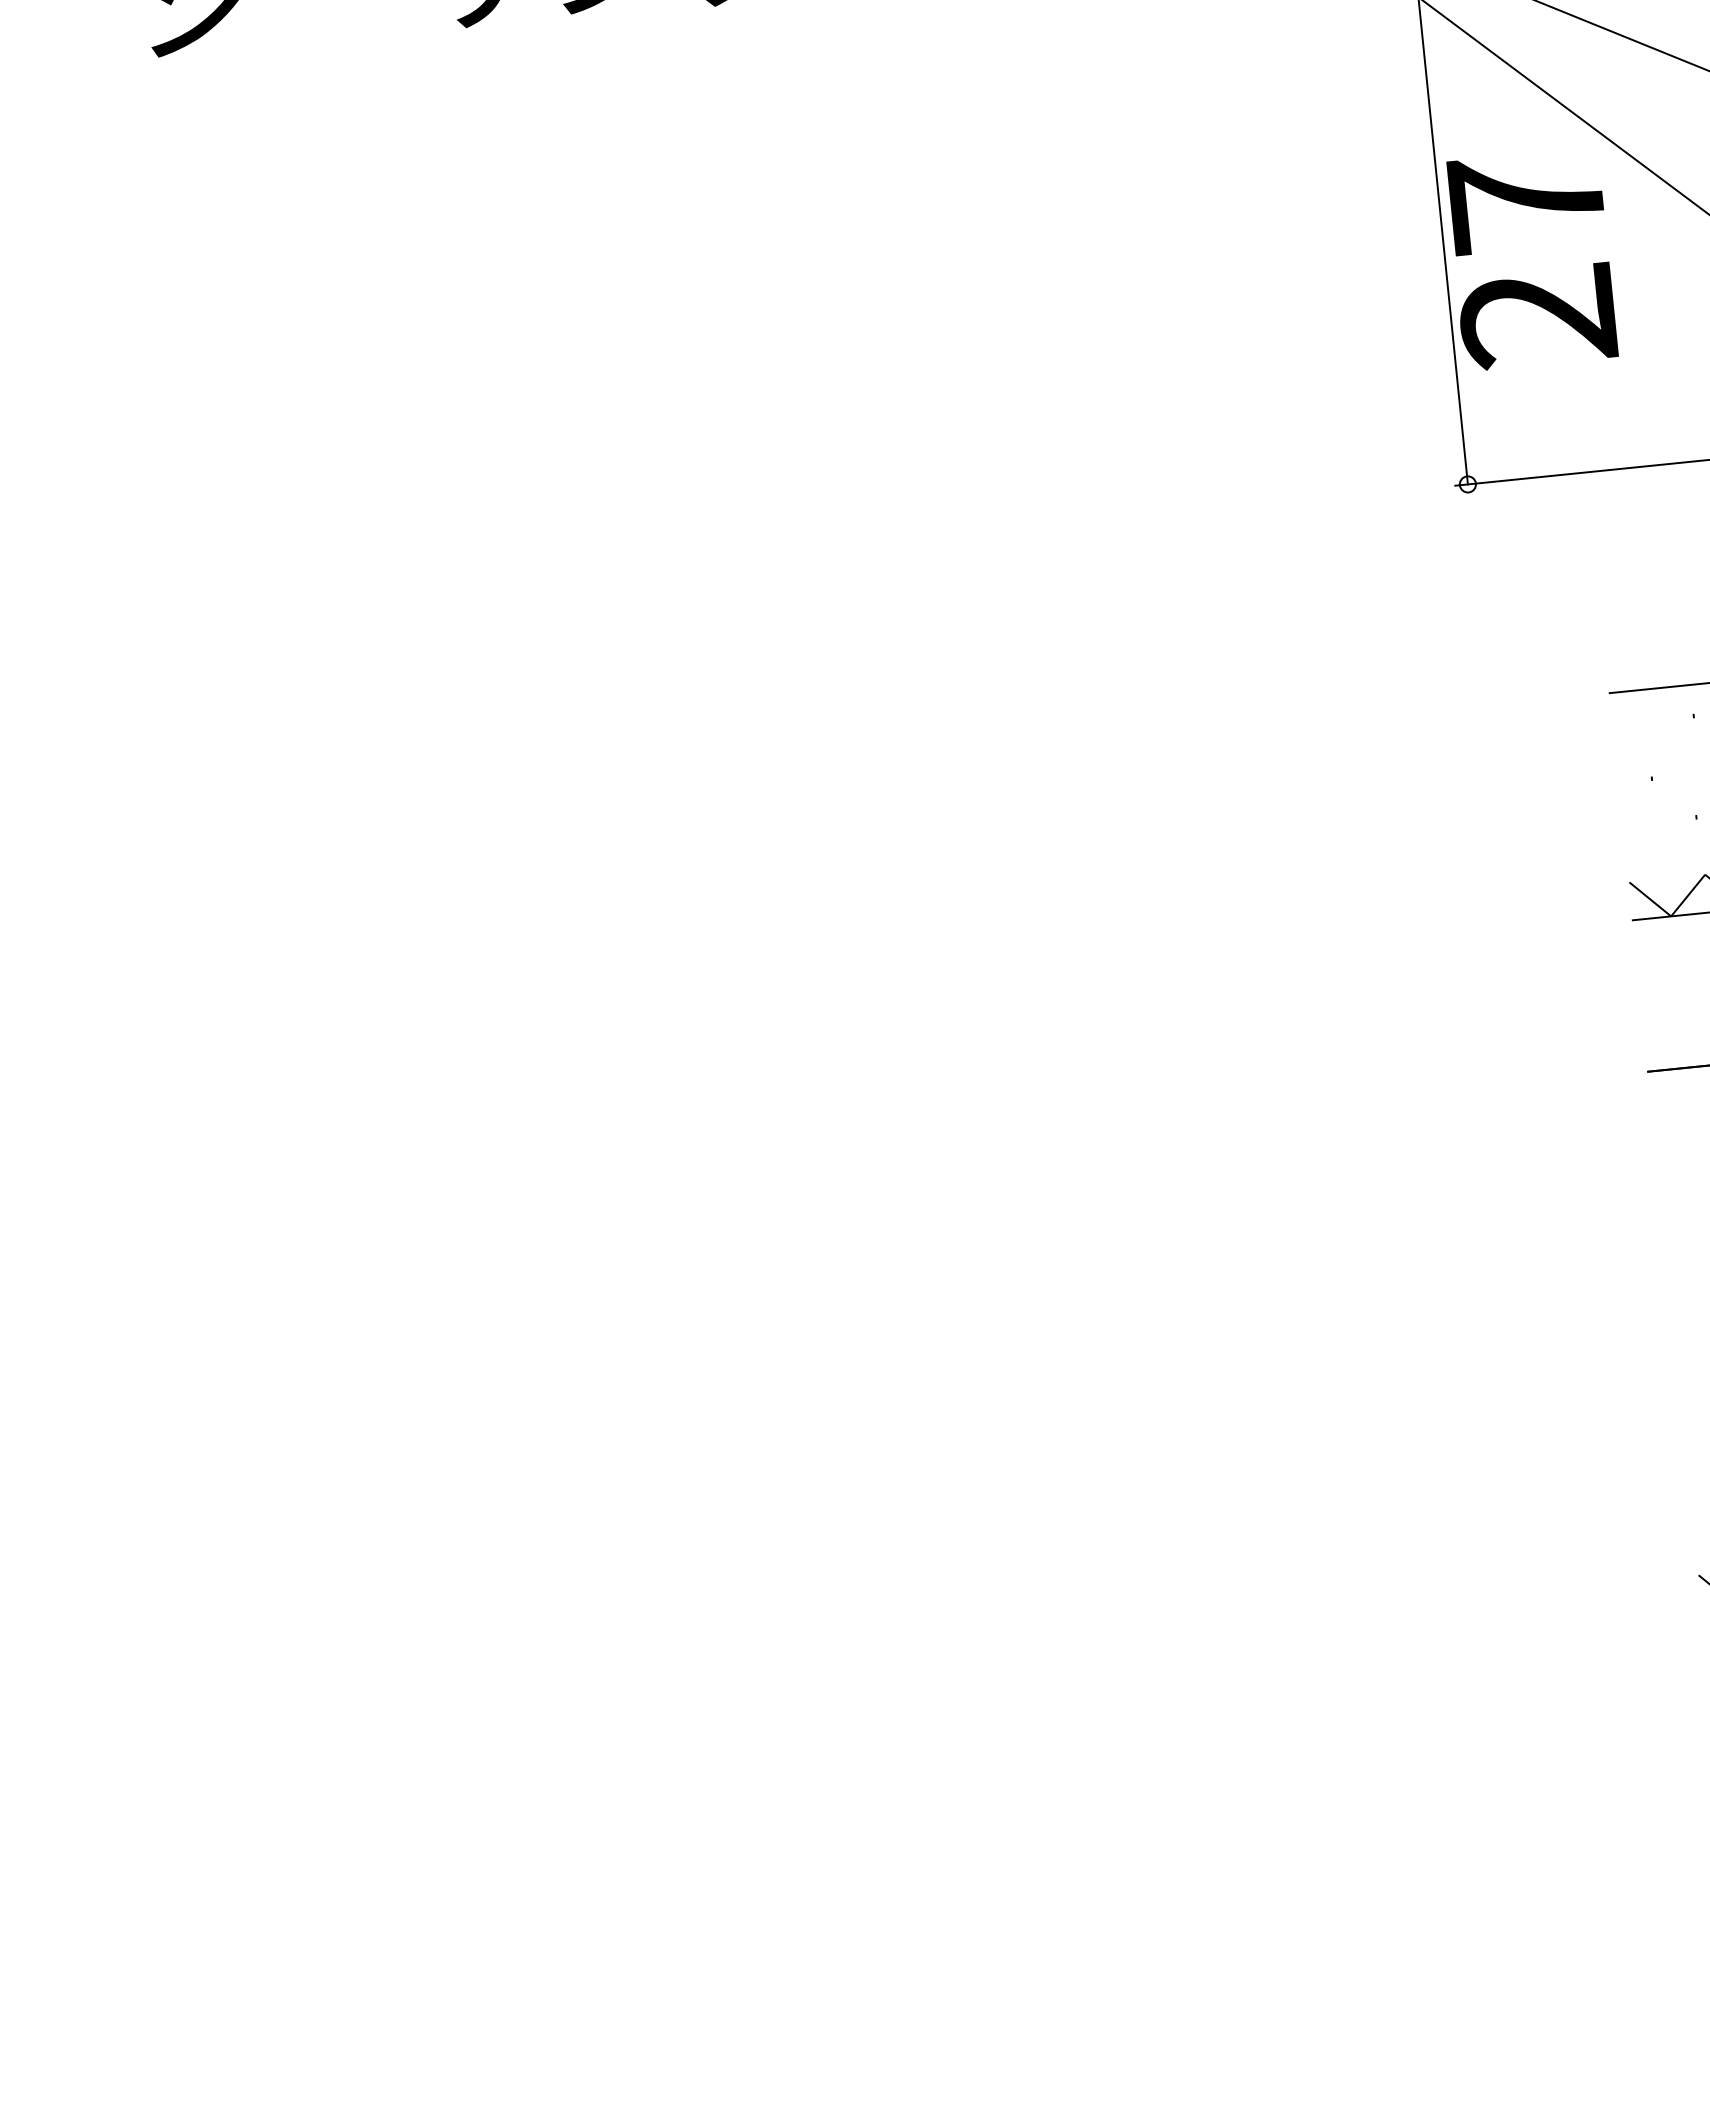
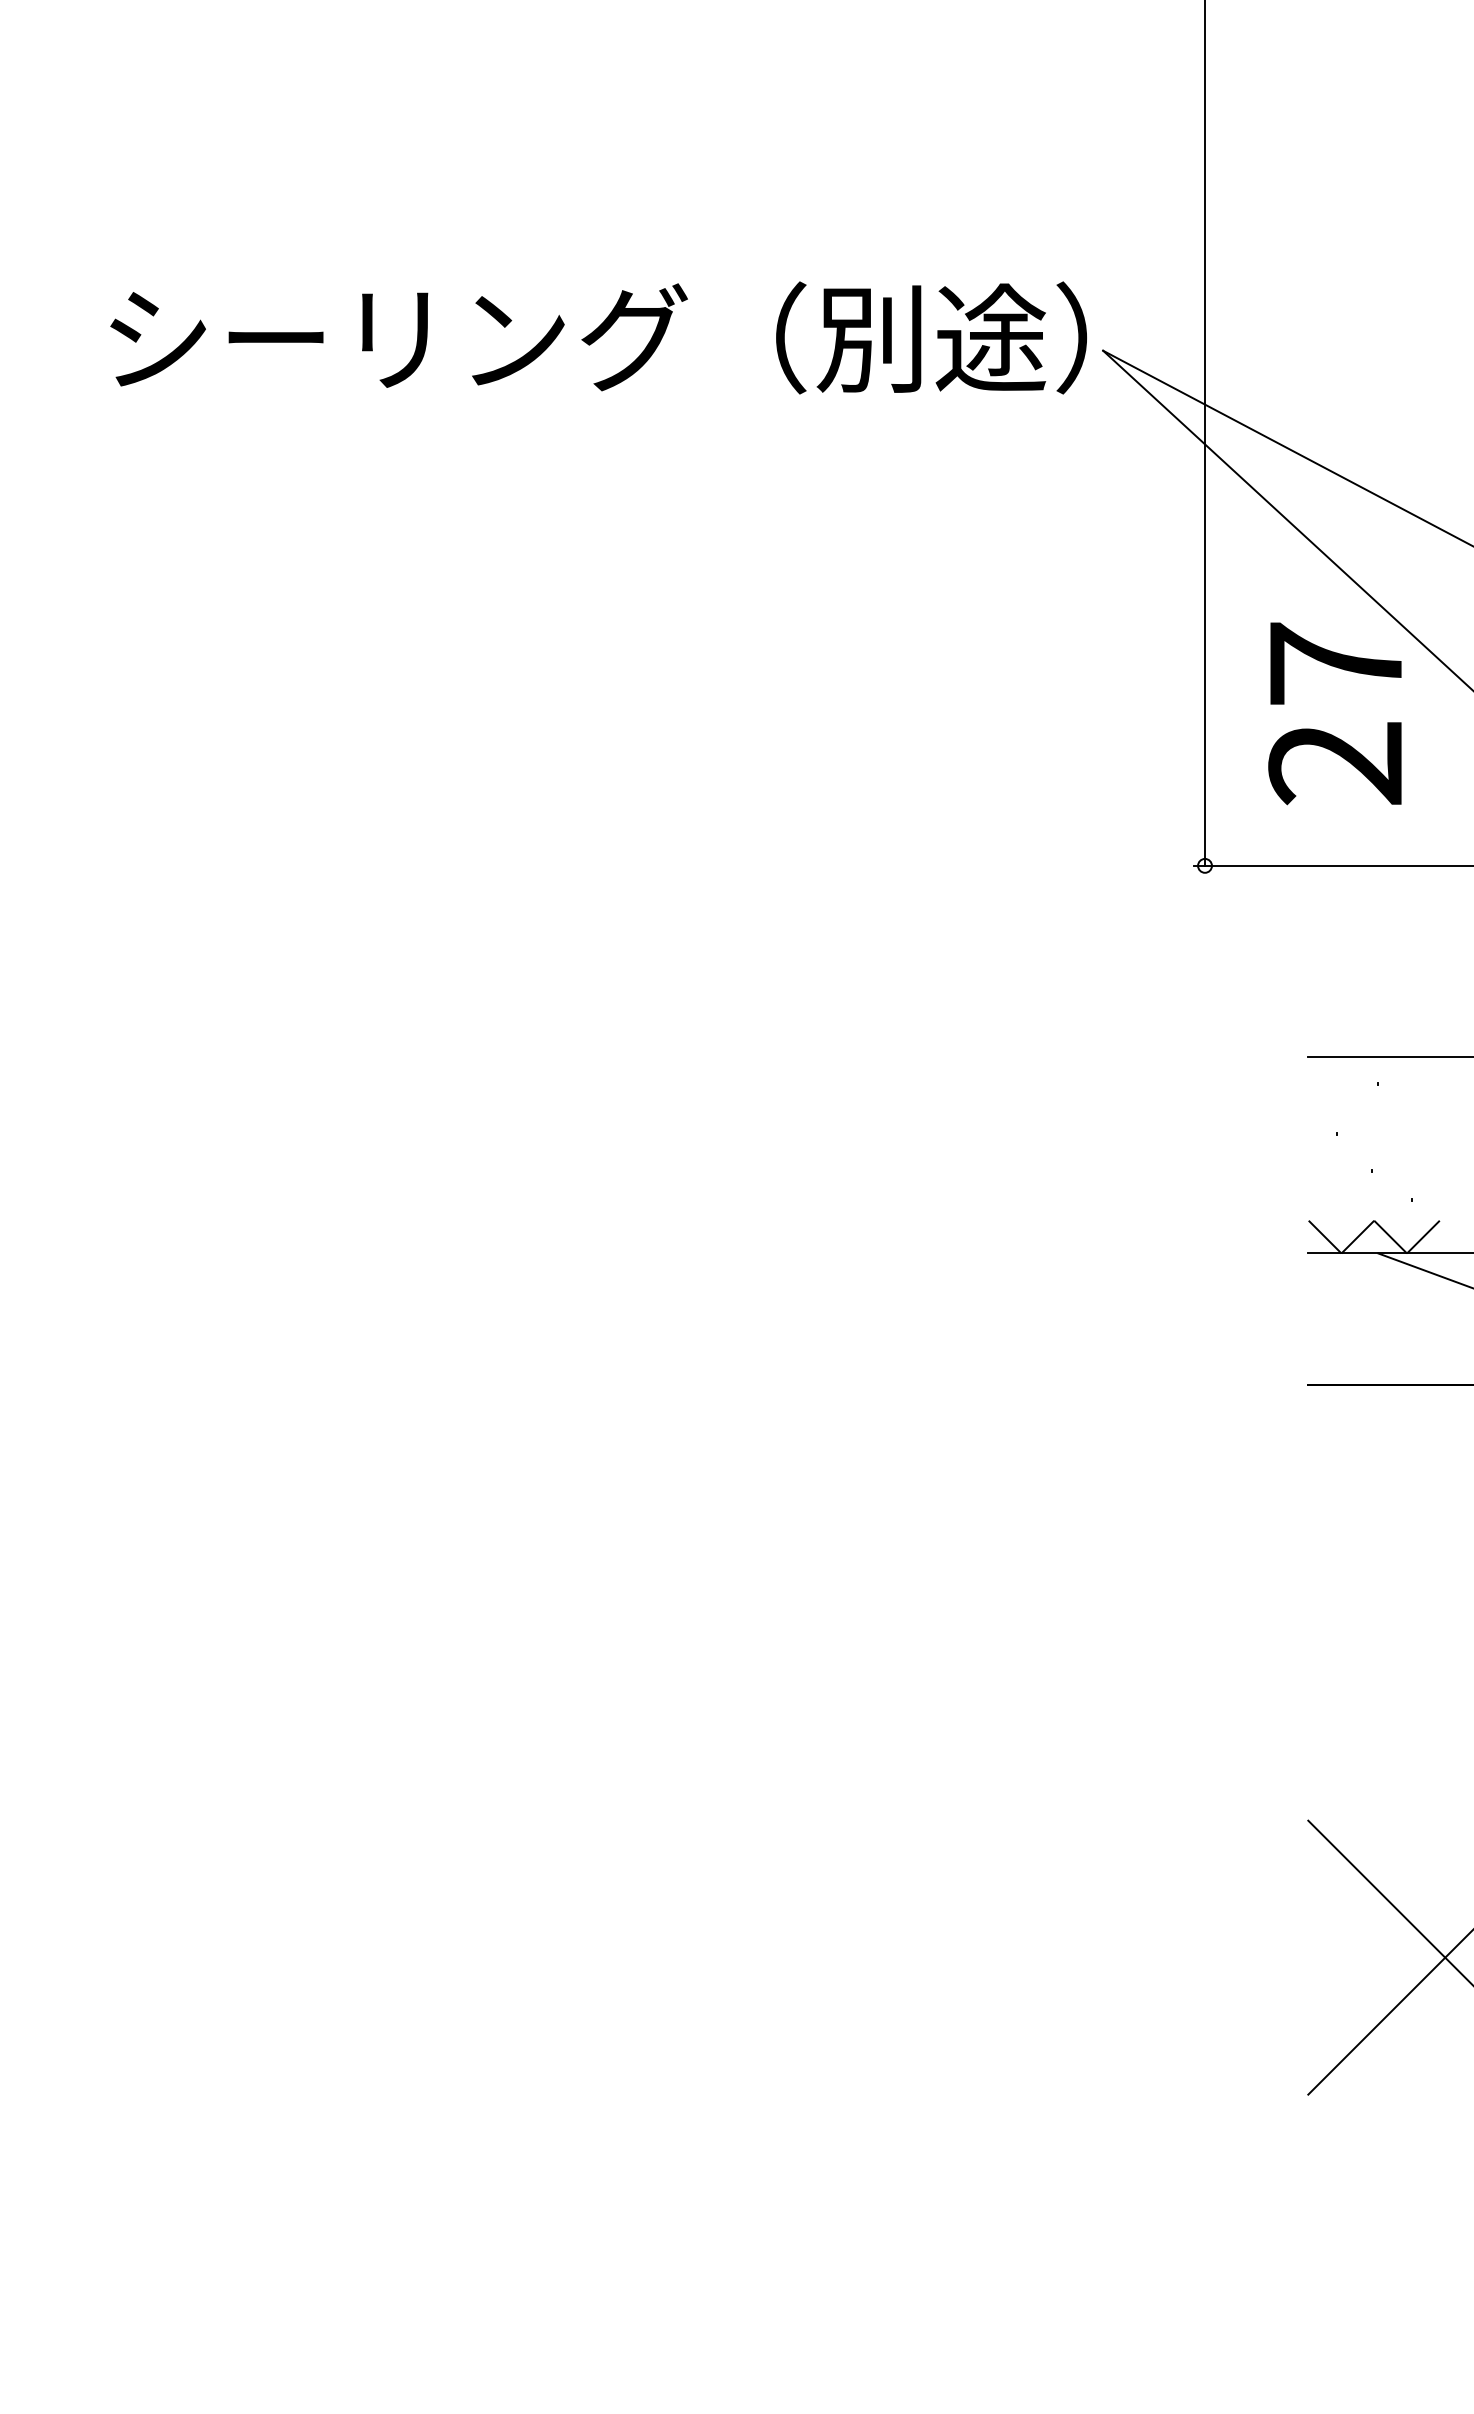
text: (1530, 259) -> (1334, 713), moved

